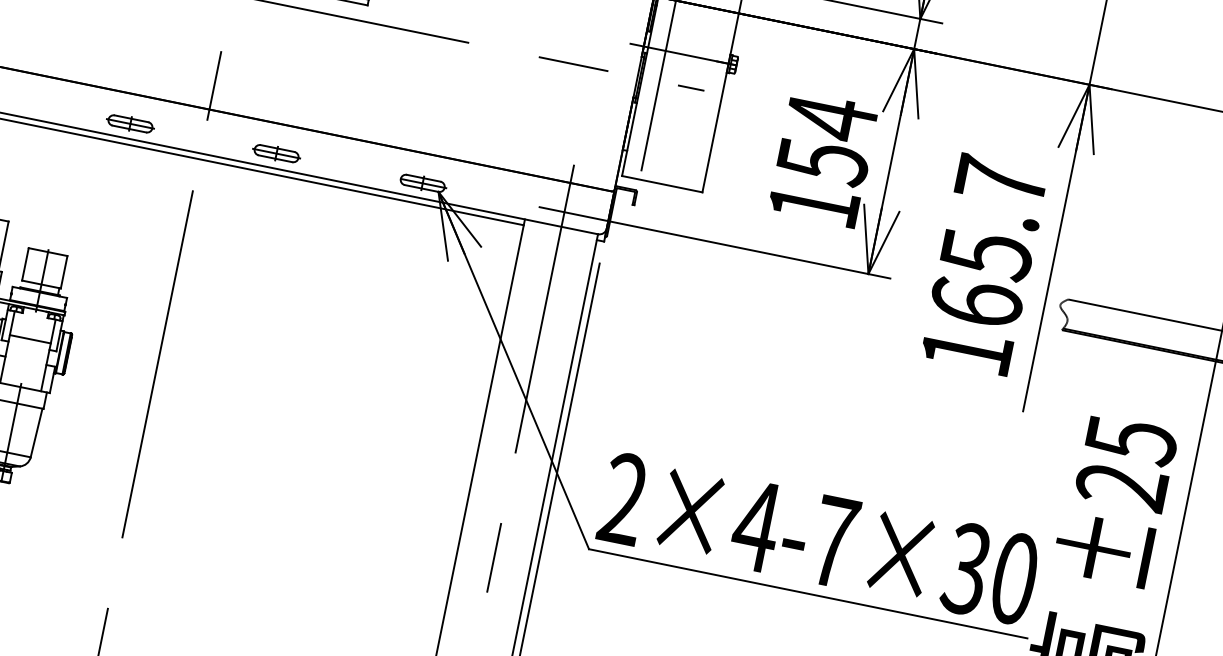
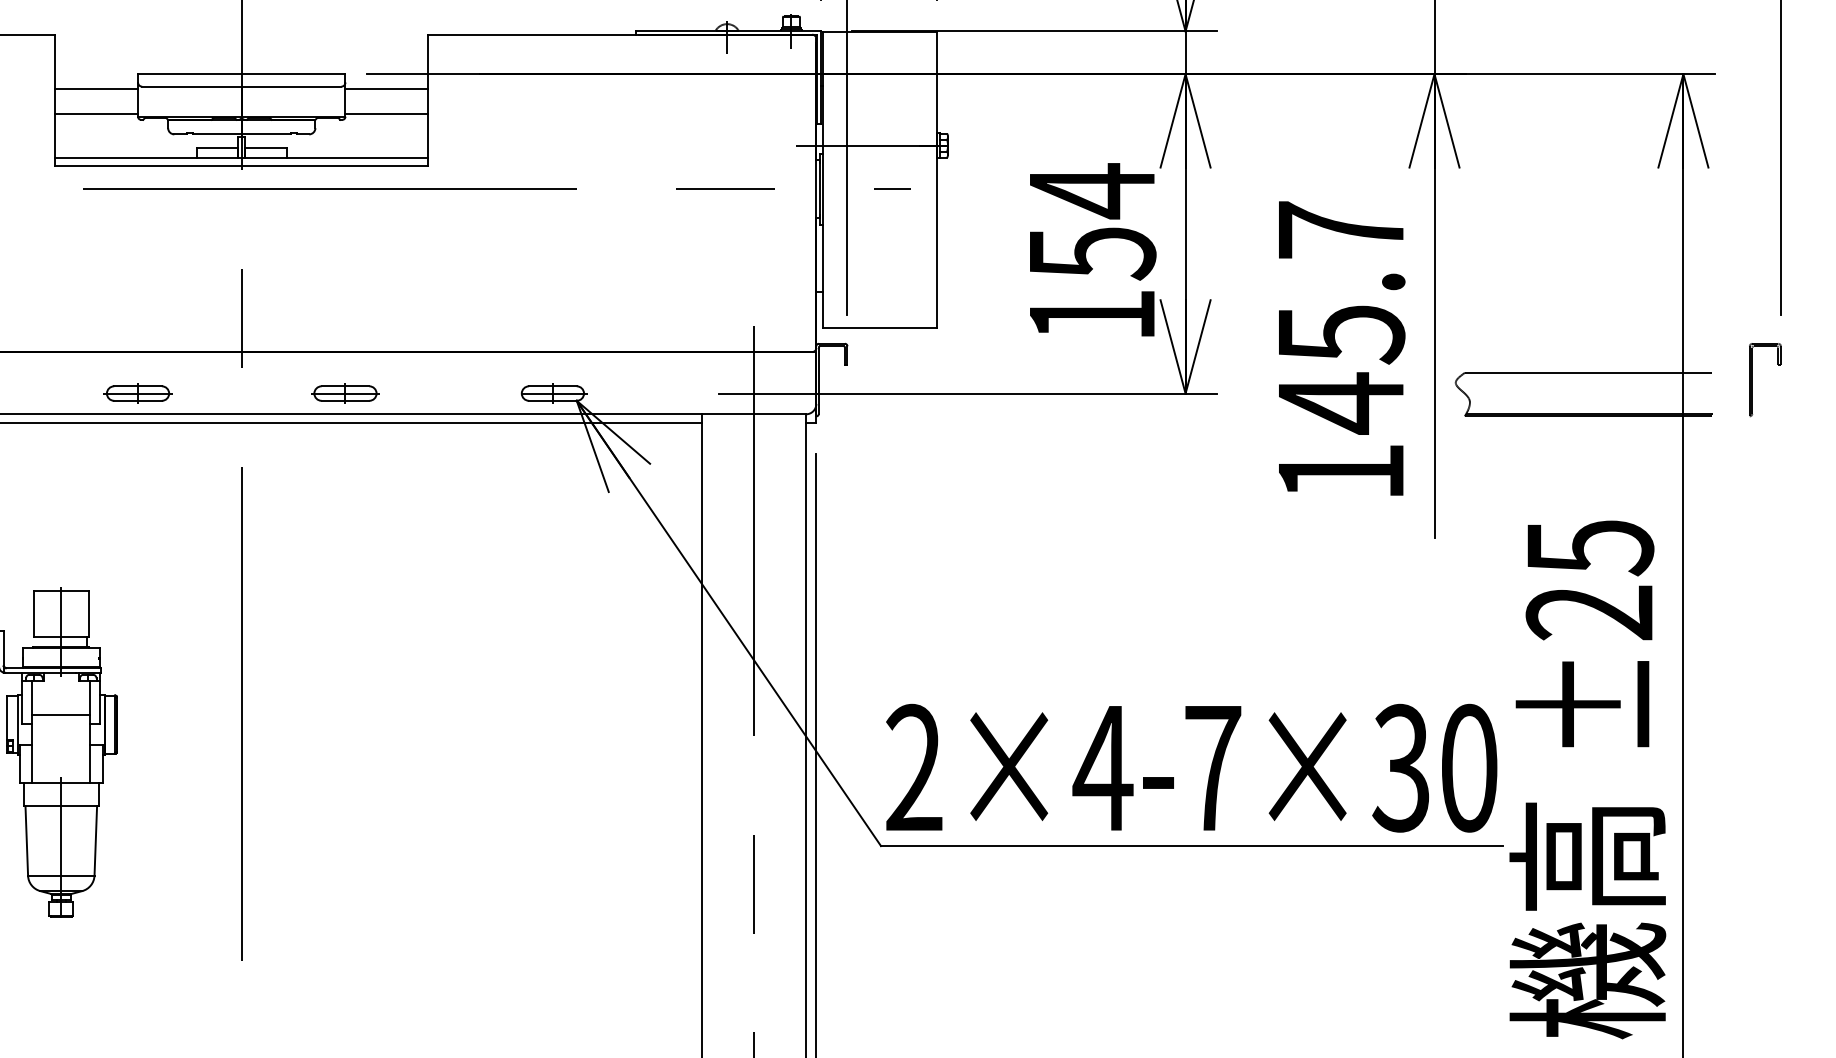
text: (976, 303) -> (1340, 403), 165.7 -> 145.7

